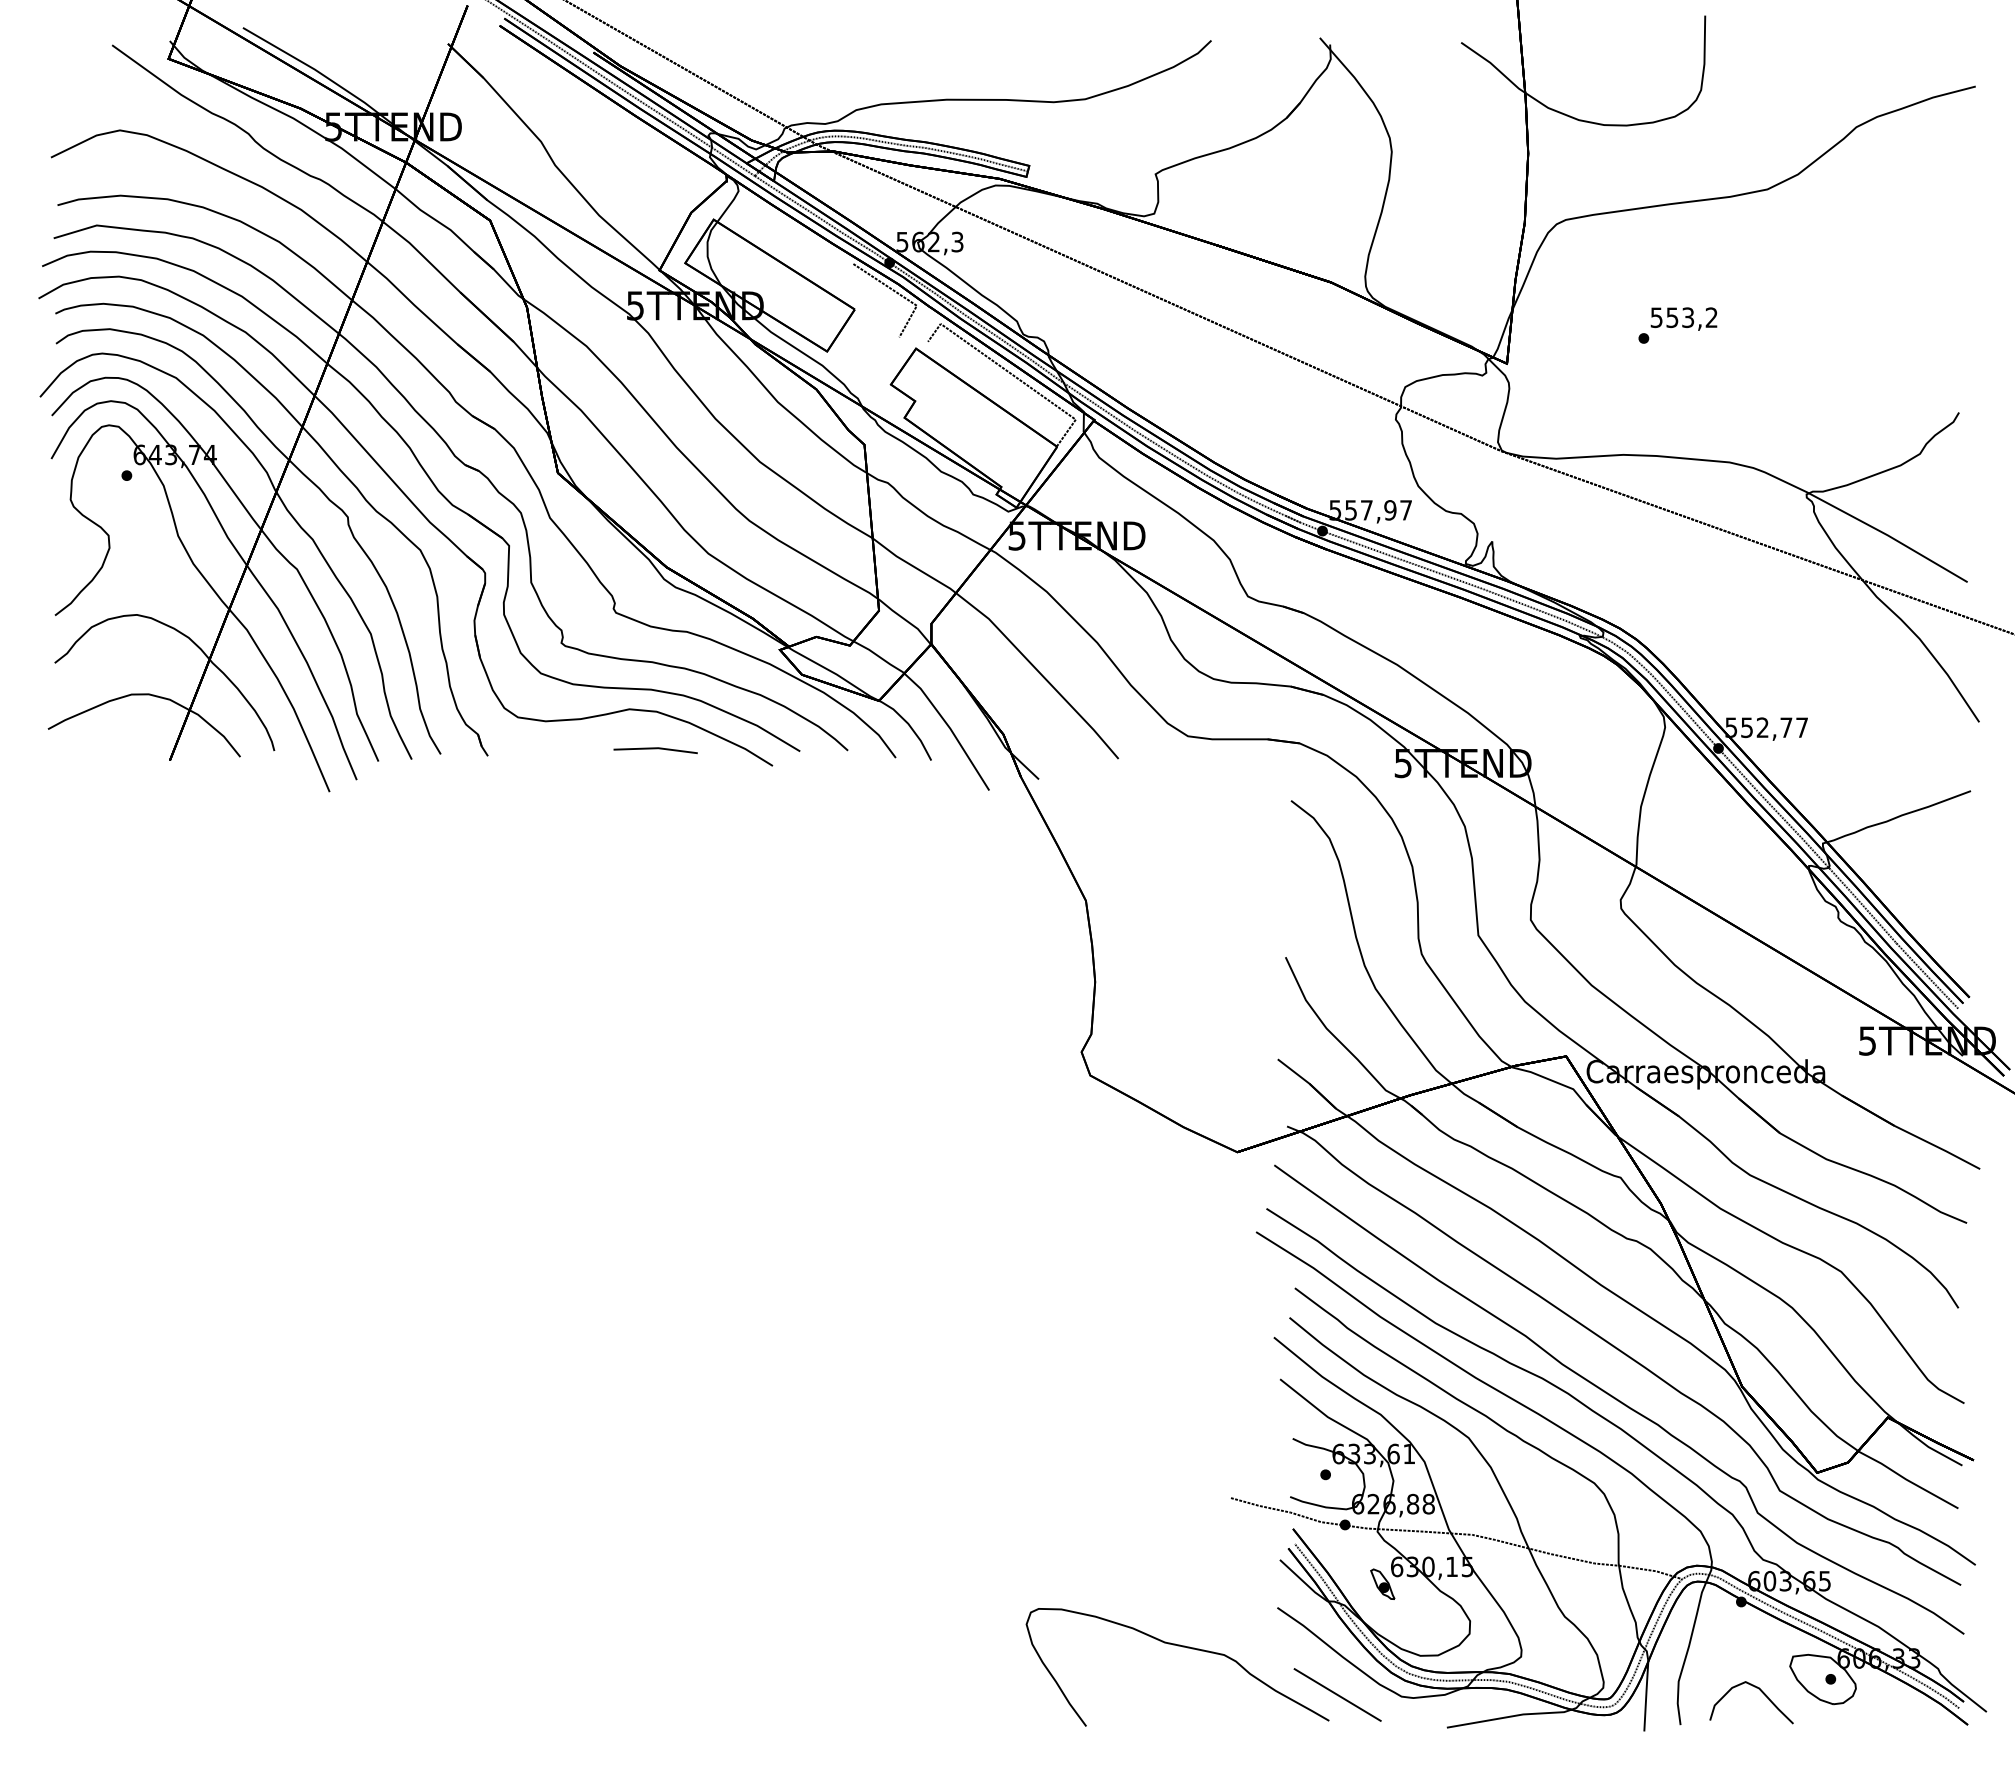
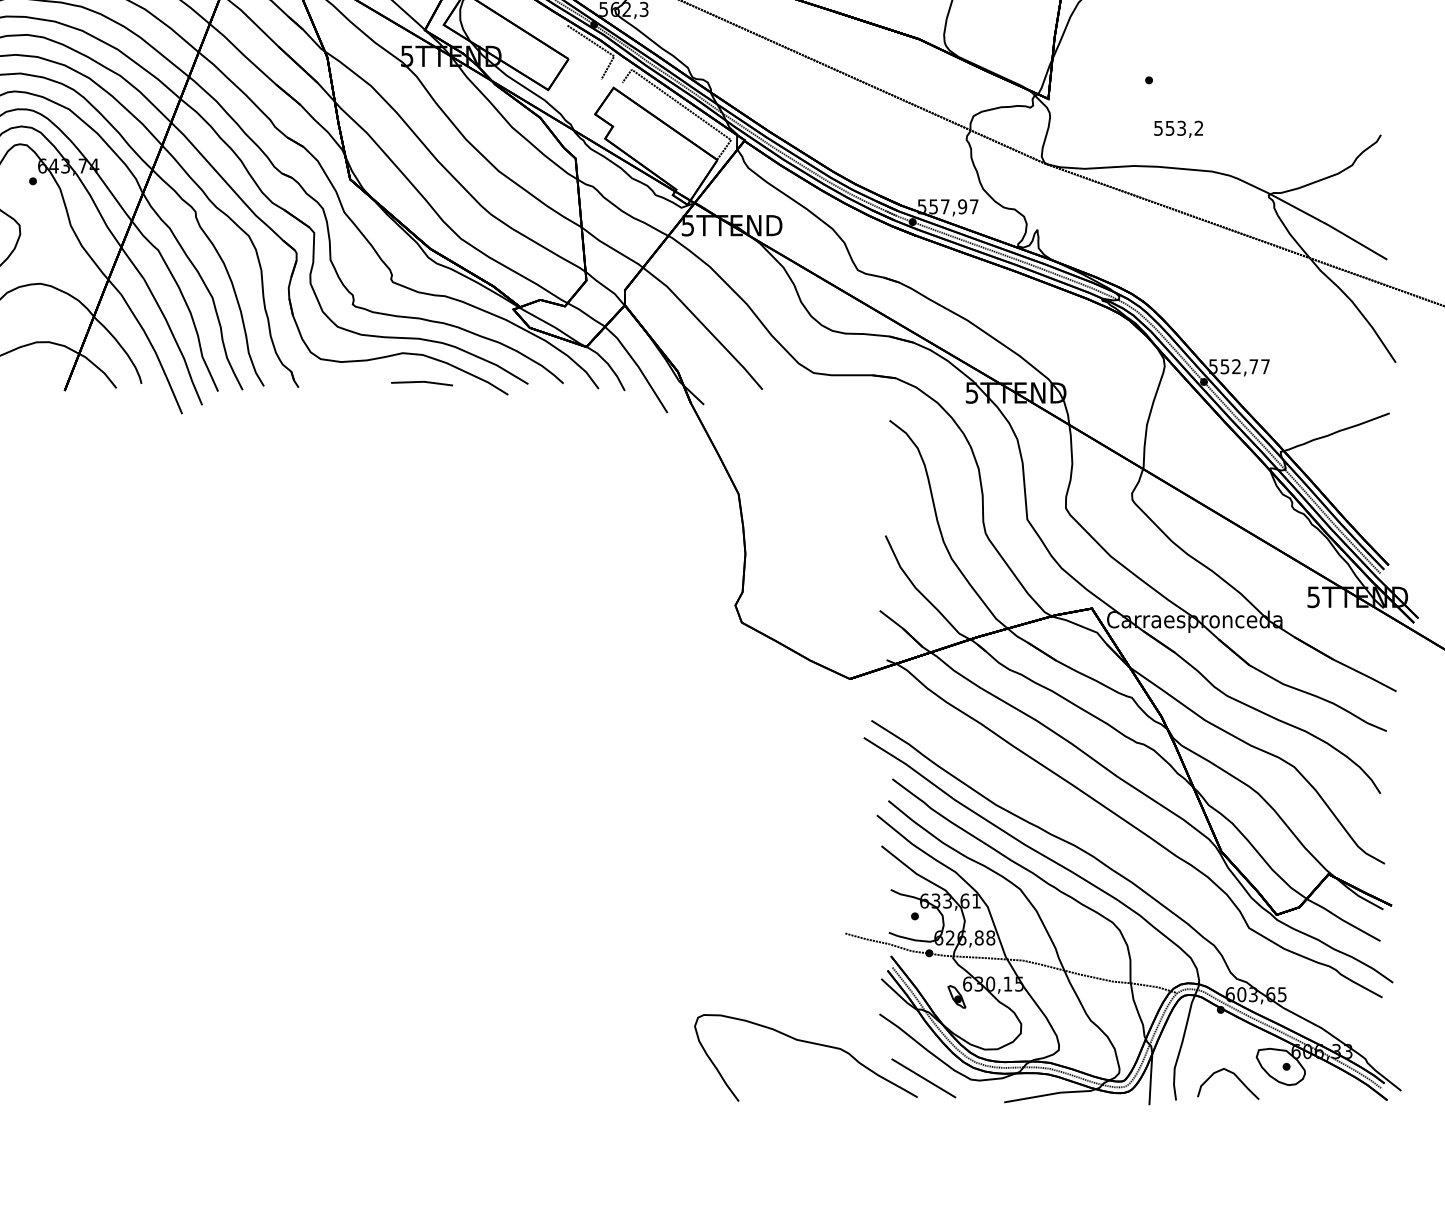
text: (1683, 318) -> (1178, 128), moved
part: (1619, 1399) -> (1131, 860), removed

